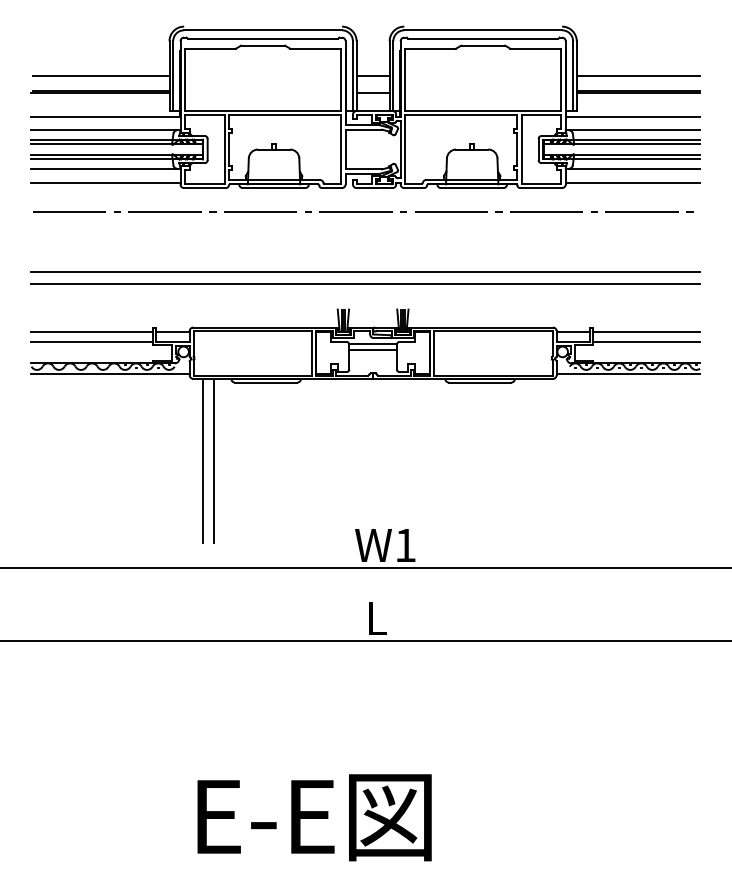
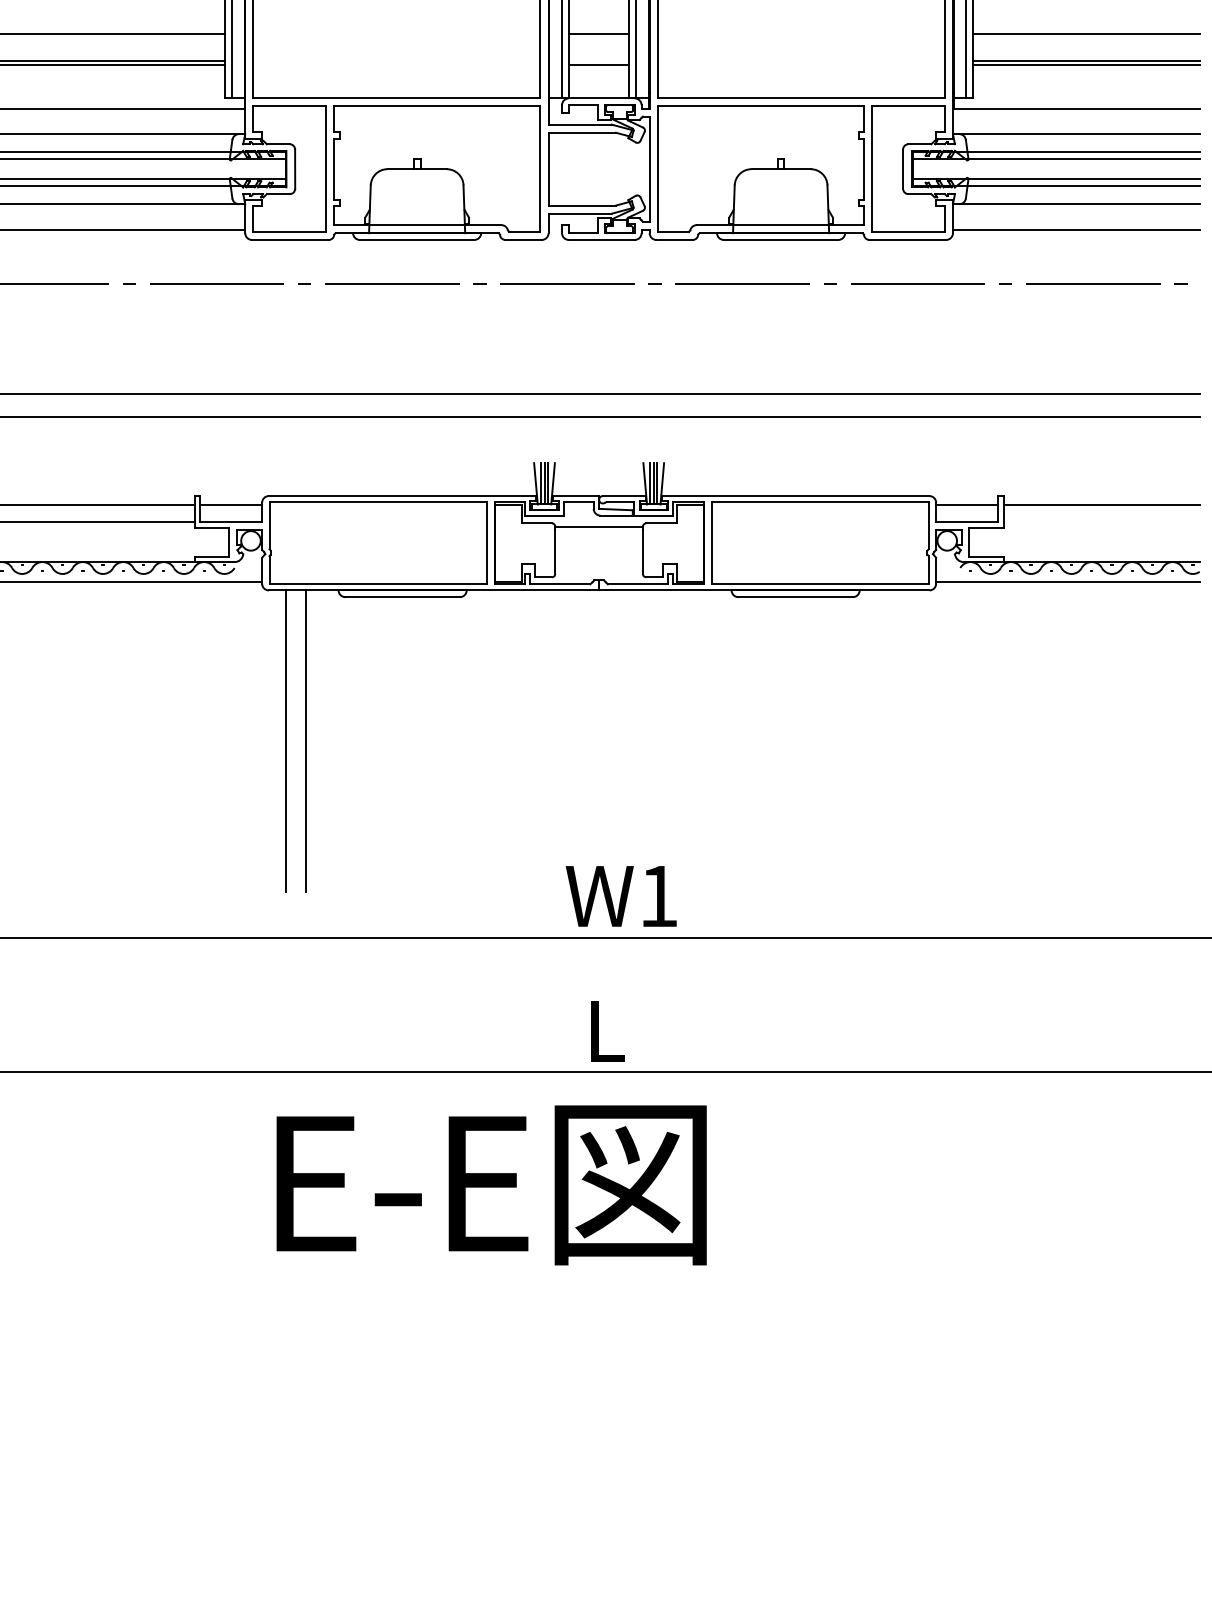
line: (646, 341) -> (1101, 521), removed
line: (372, 349) -> (597, 536), removed
text: (314, 817) -> (491, 1184), moved

